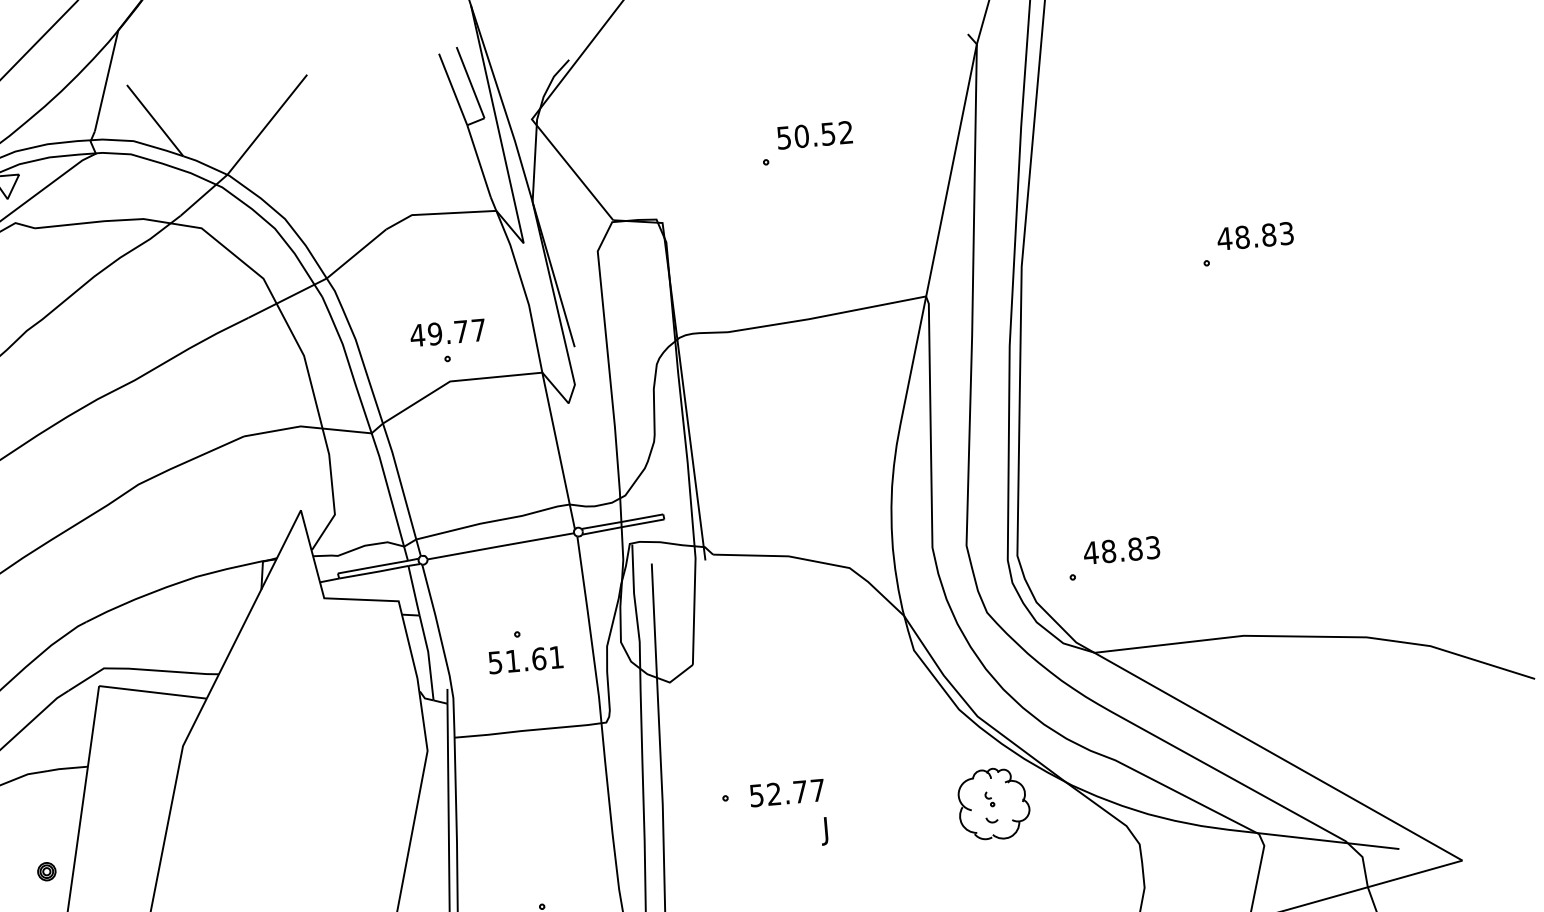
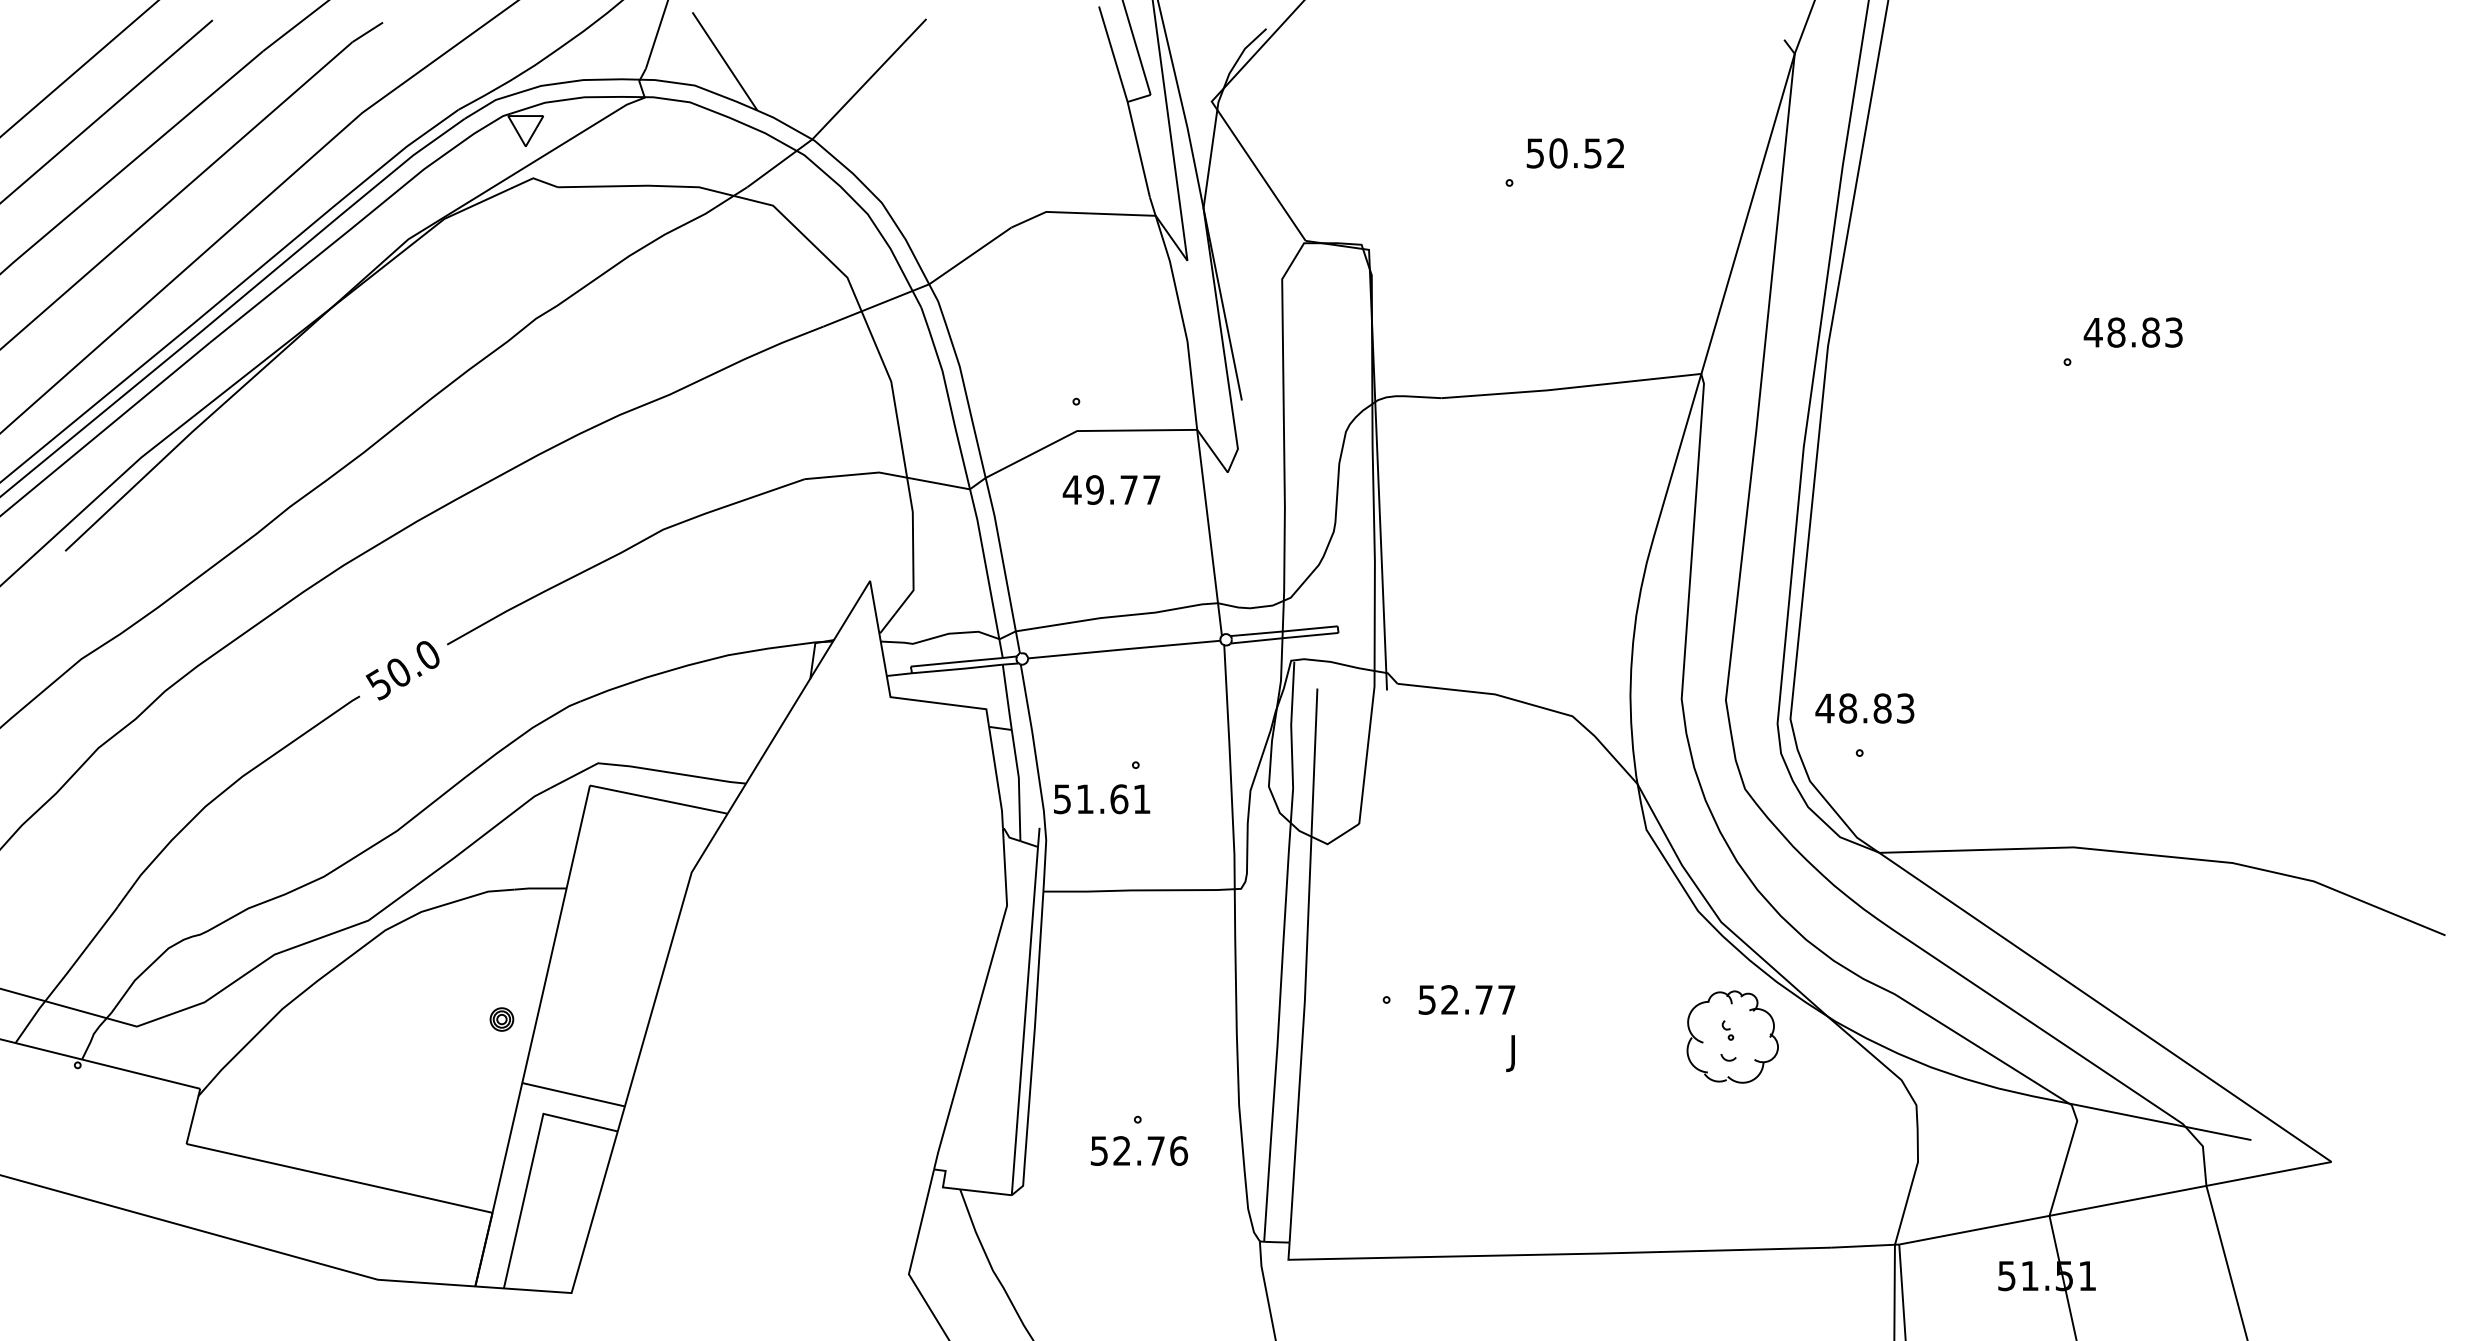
text: (447, 332) -> (1111, 489), moved
text: (1121, 550) -> (1864, 708), moved
text: (526, 660) -> (1102, 799), moved

